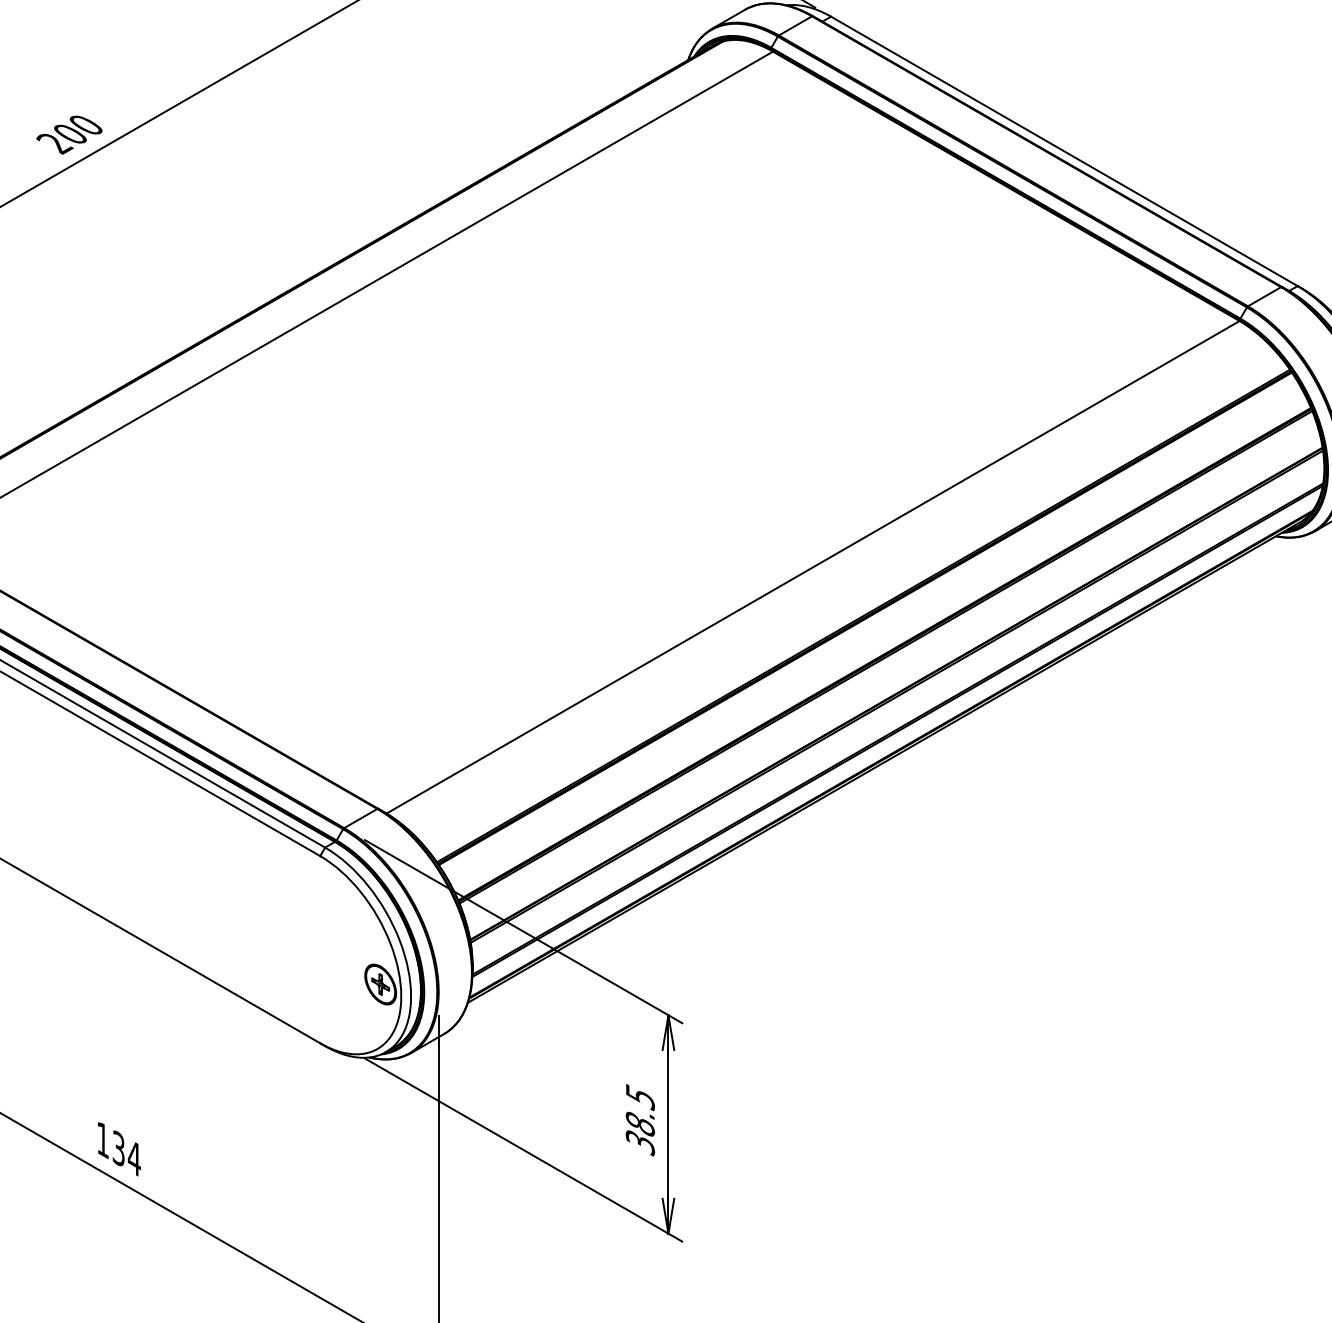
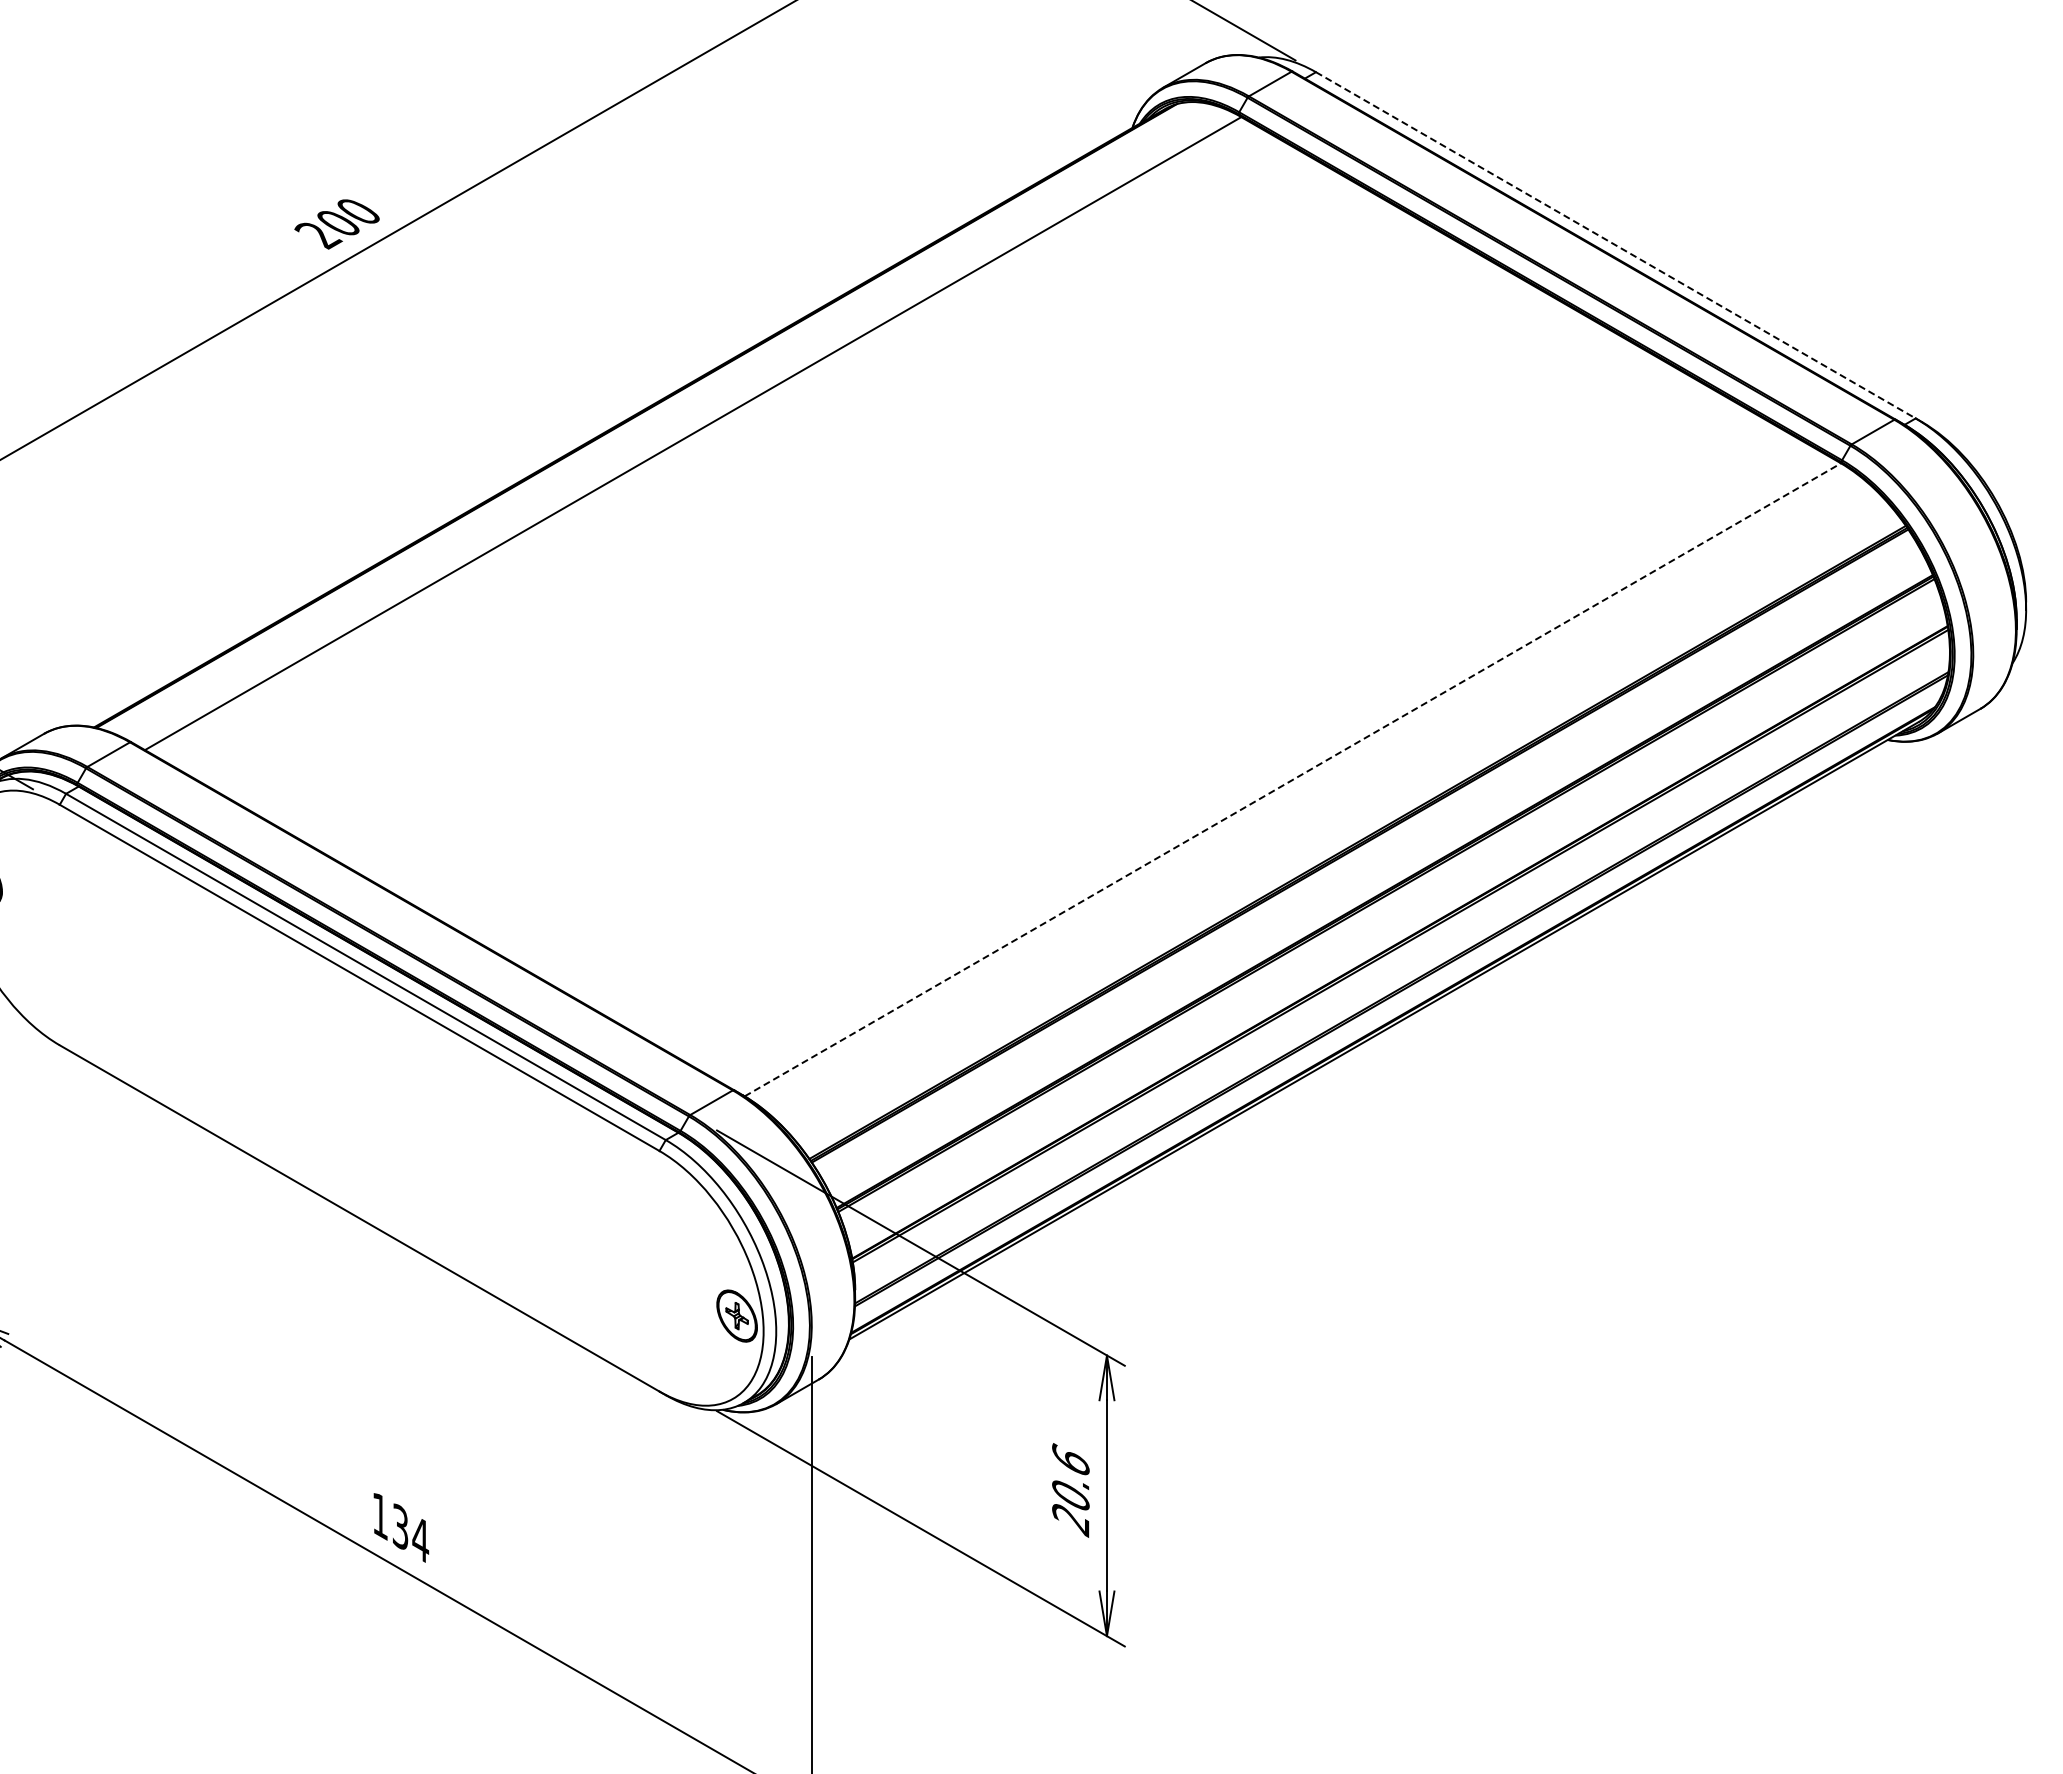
line: (1064, 151) -> (1616, 245), solid -> dashed
line: (812, 567) -> (1292, 779), solid -> dashed
text: (640, 1120) -> (1070, 1490), 38.5 -> 20.6

